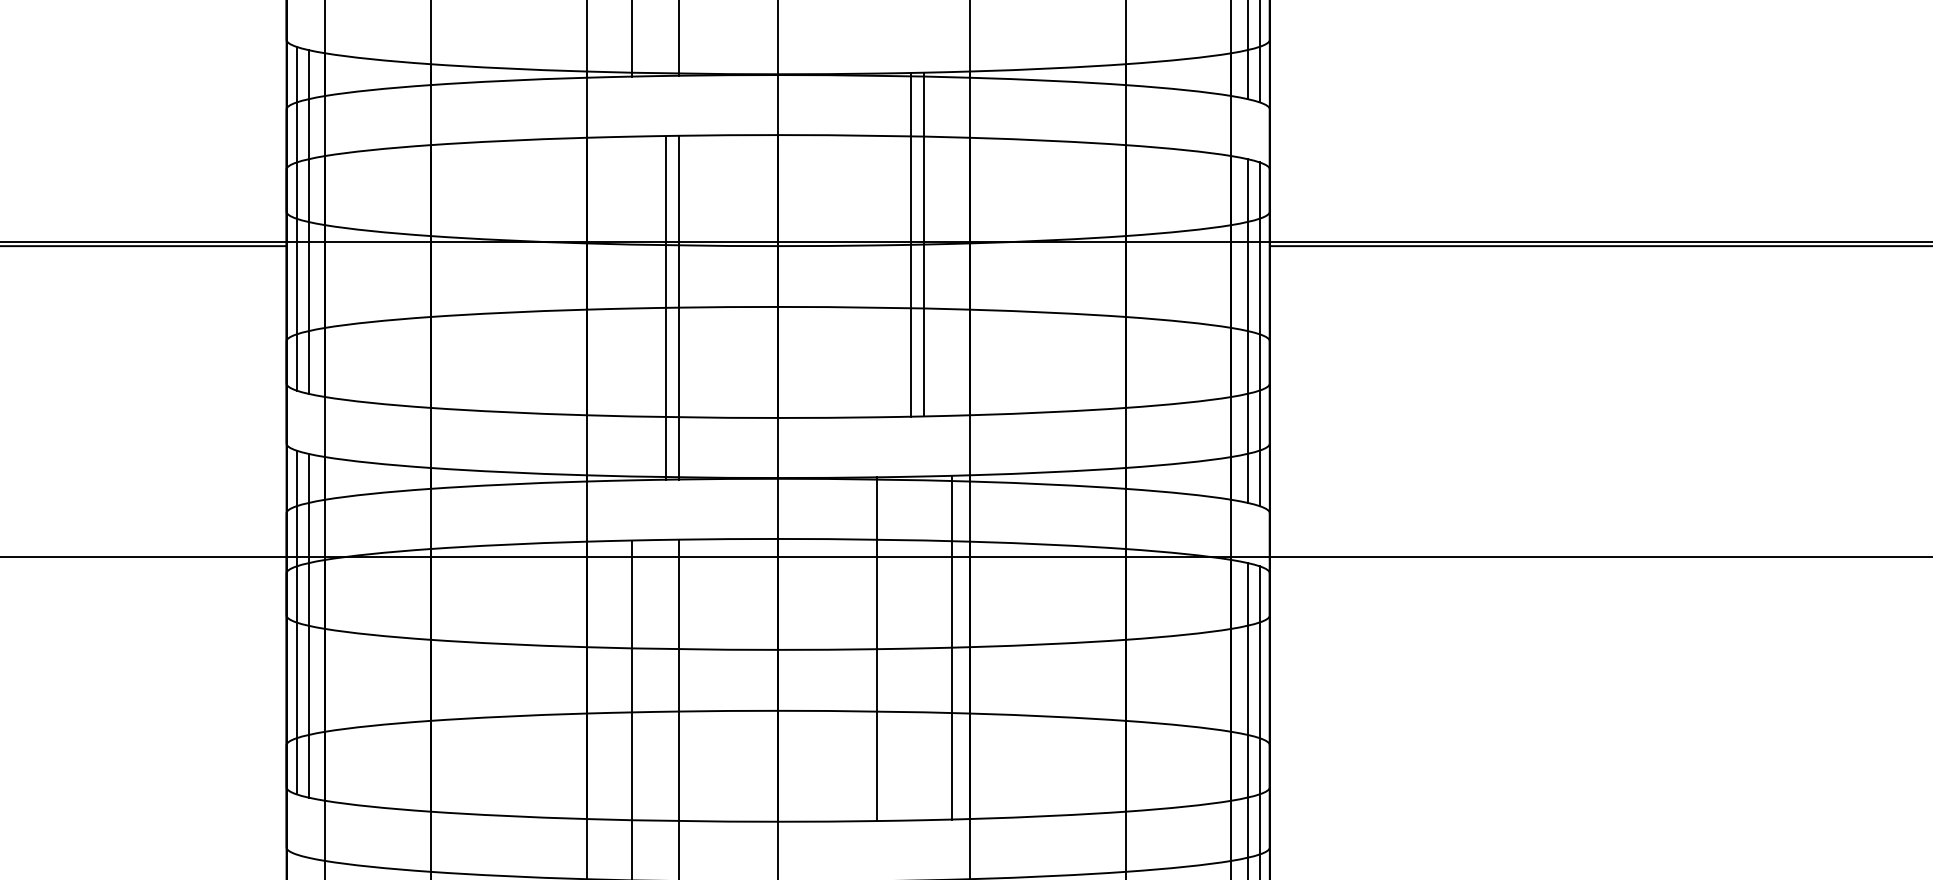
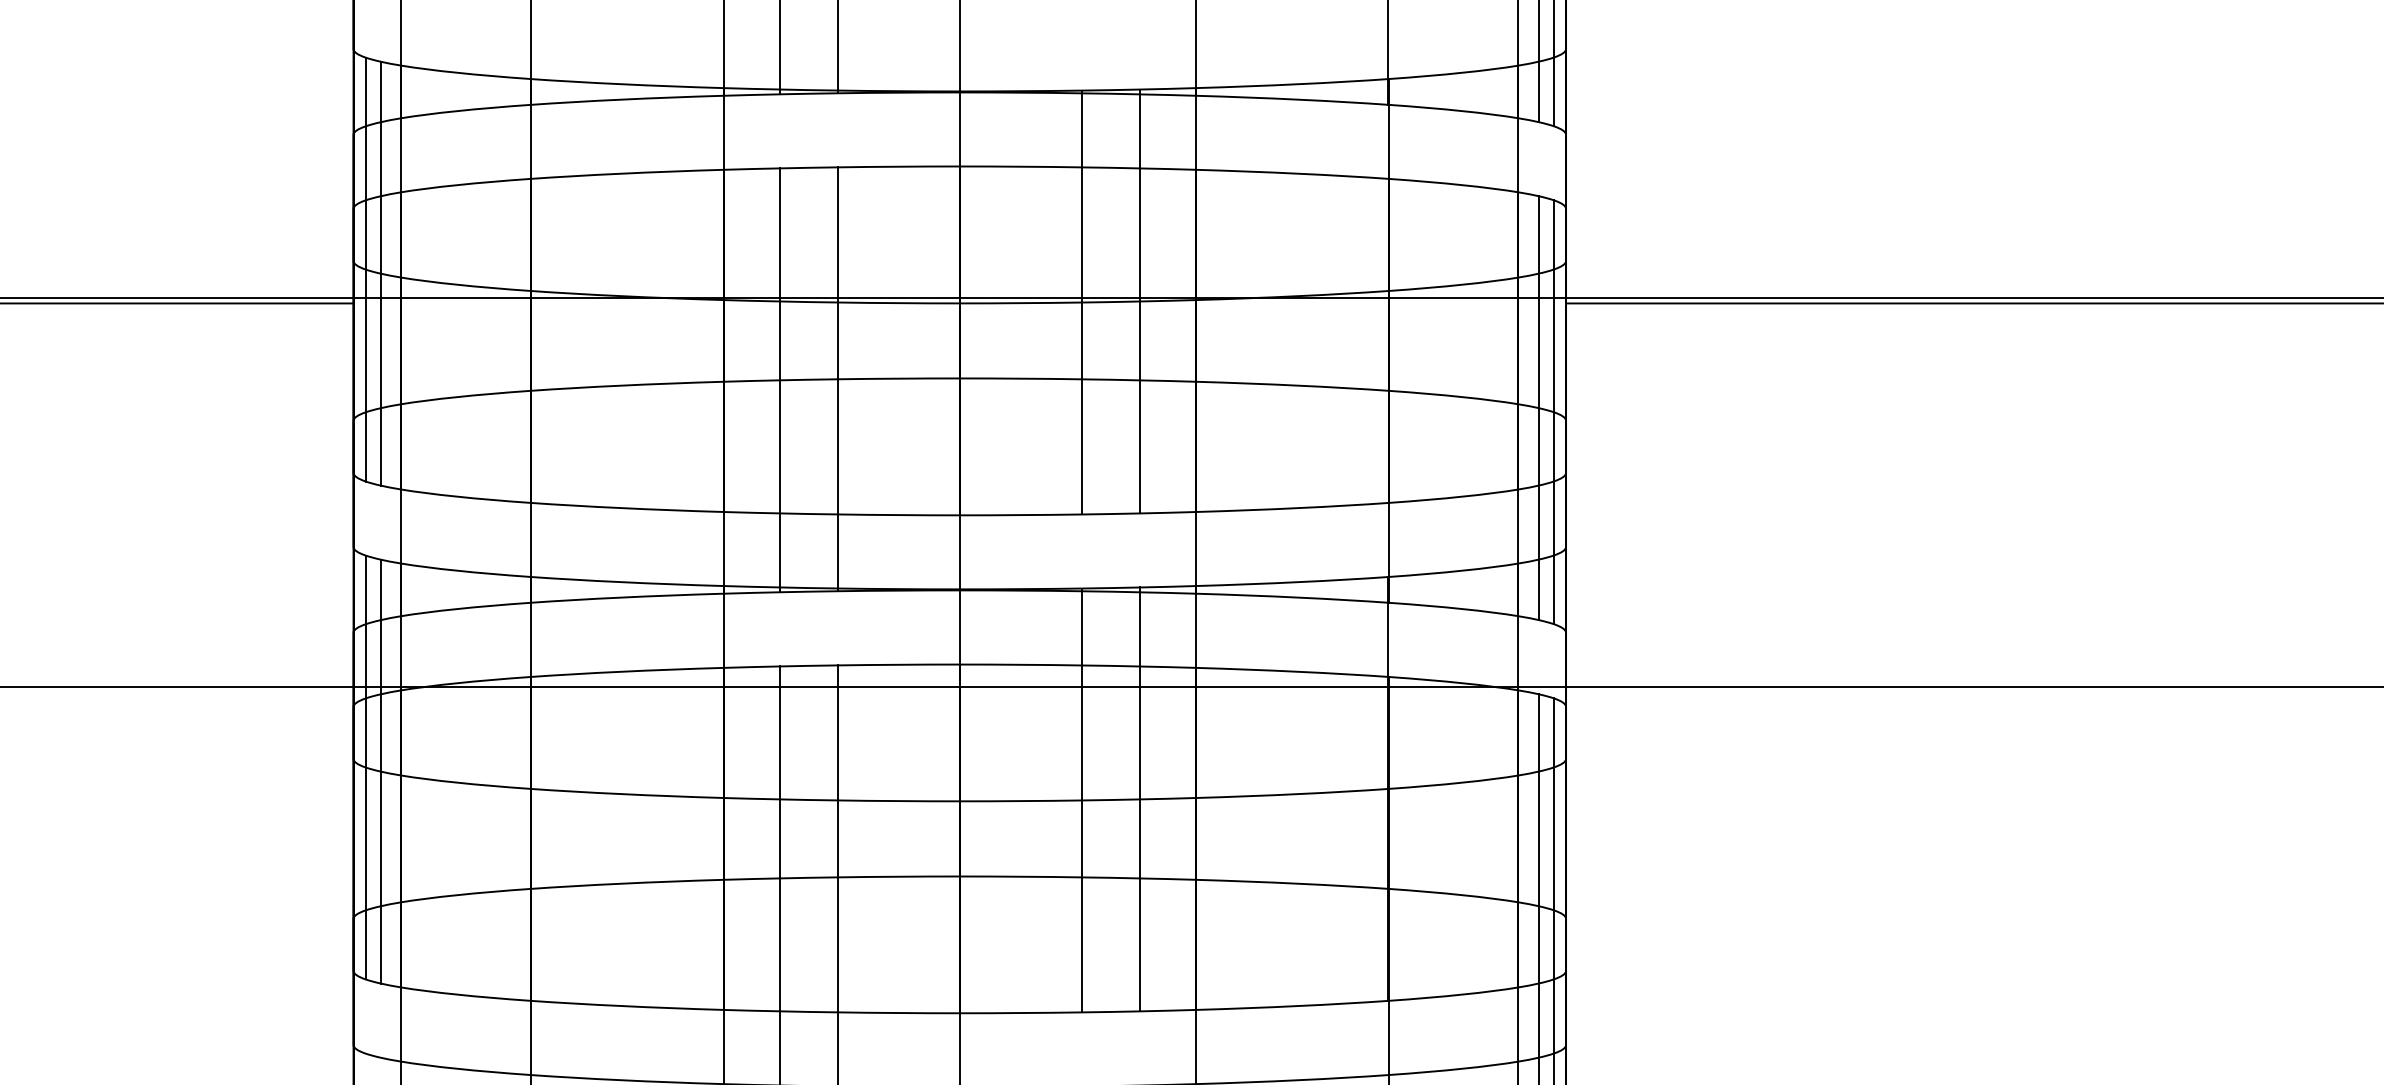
line: (911, 245) -> (1082, 302), moved
line: (666, 308) -> (780, 380), moved
line: (952, 648) -> (1140, 799), moved

